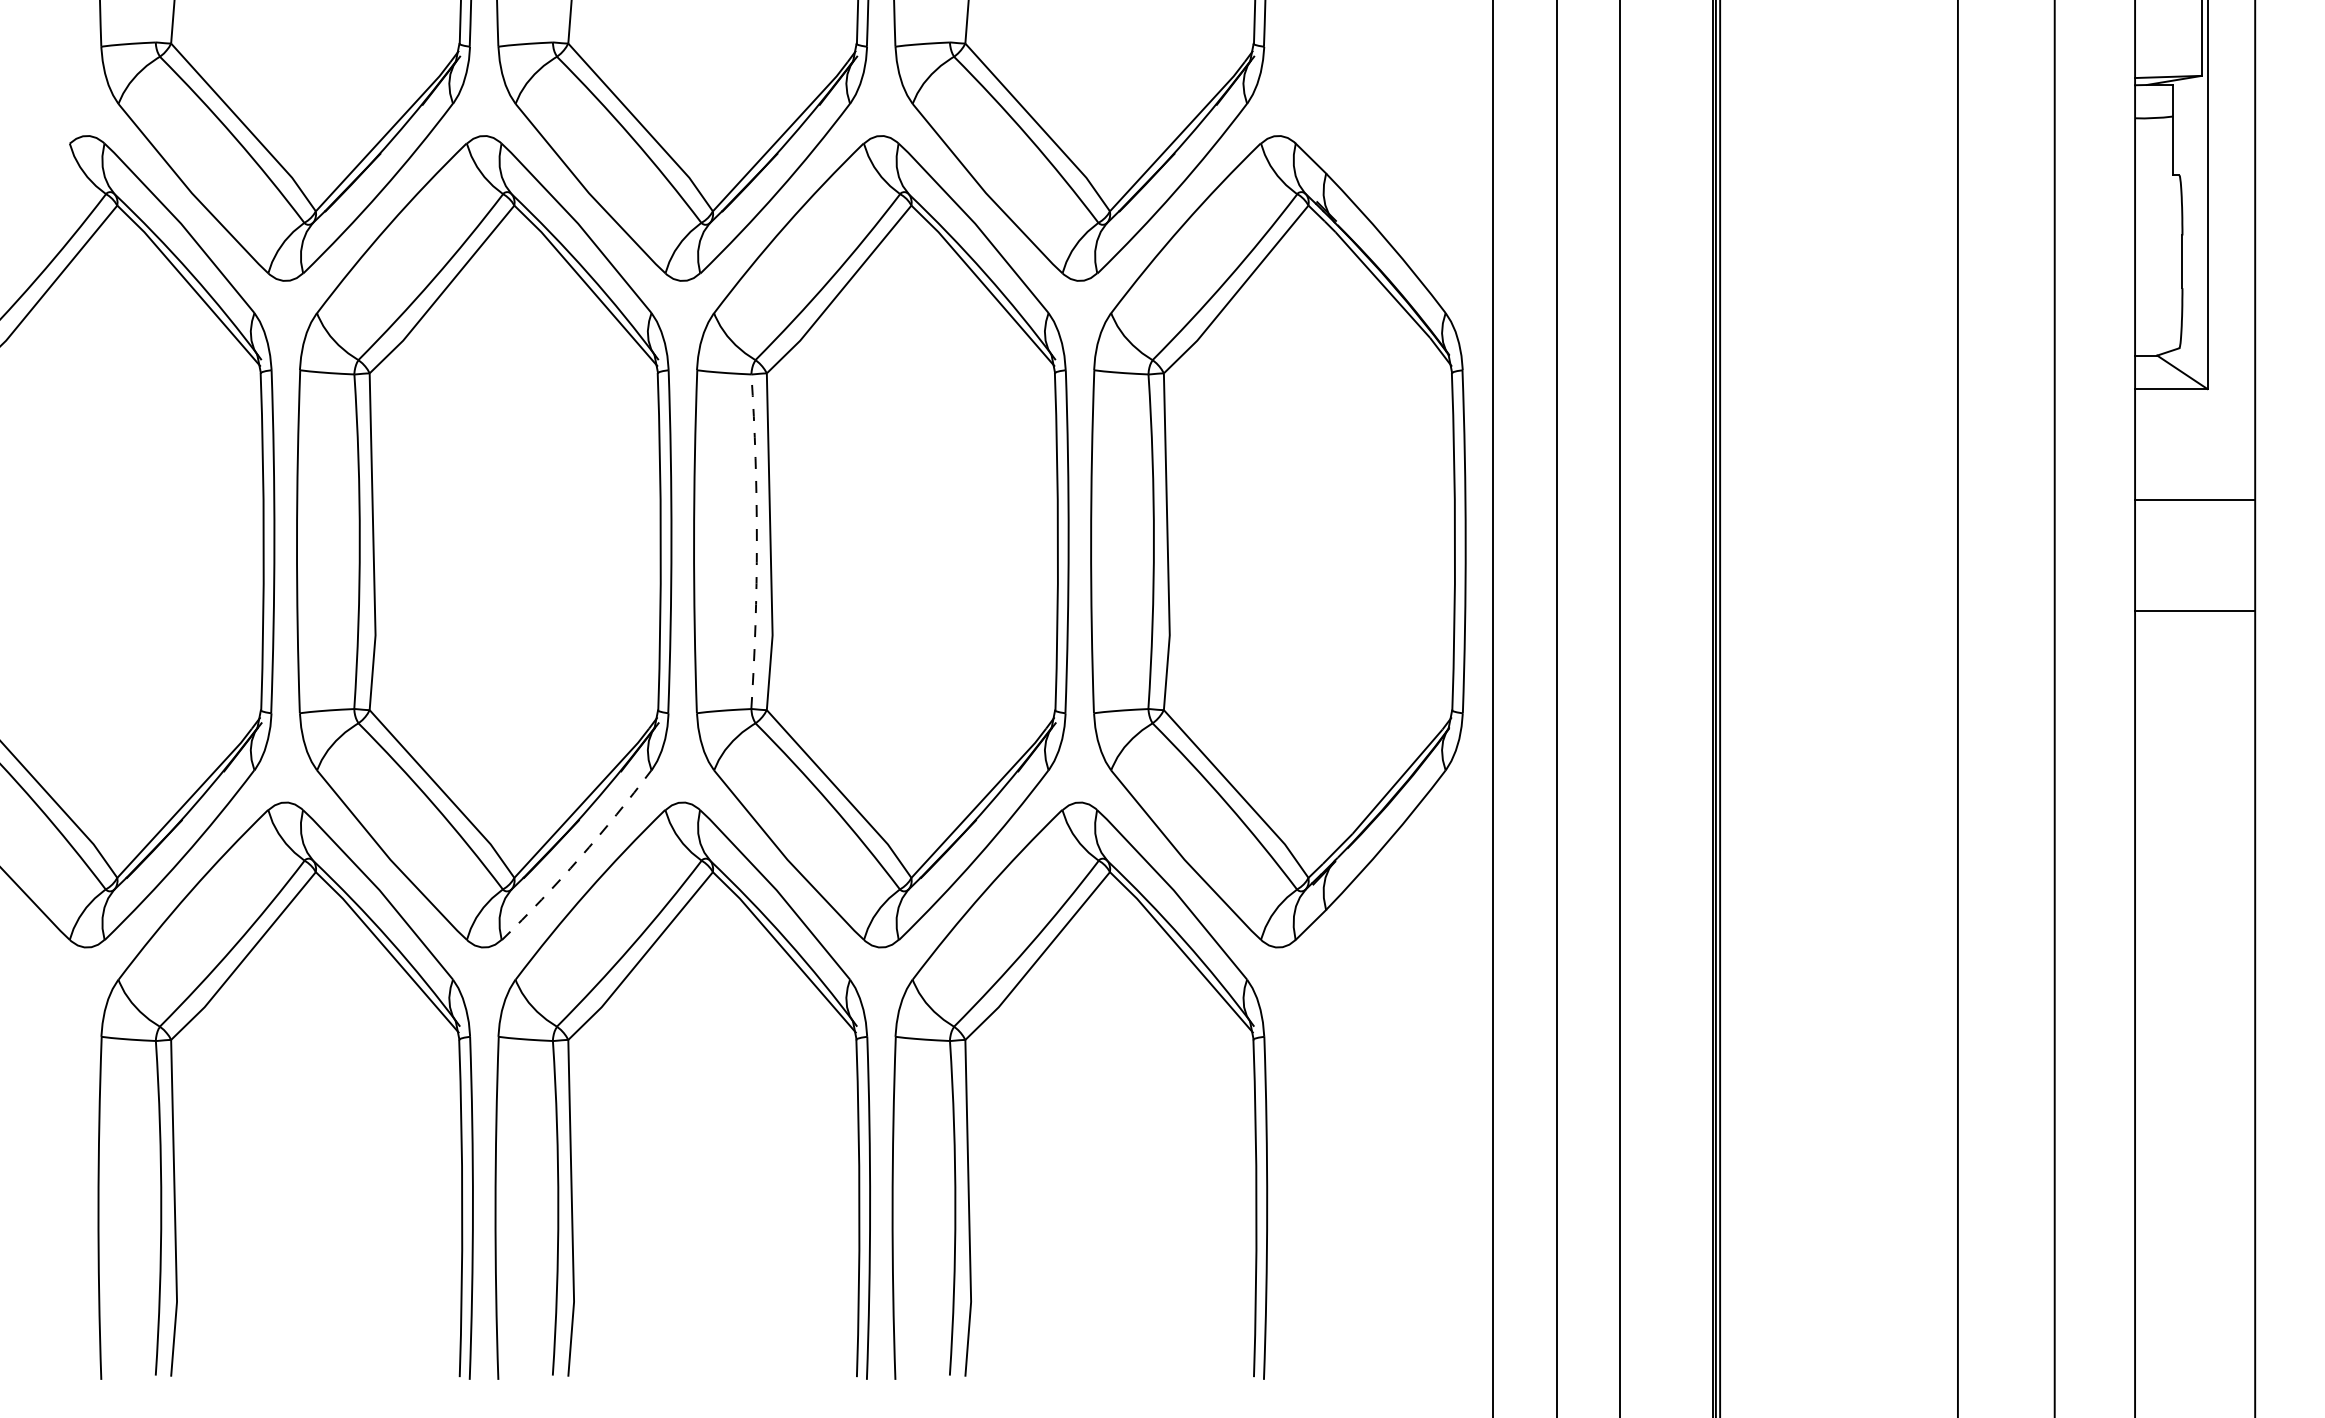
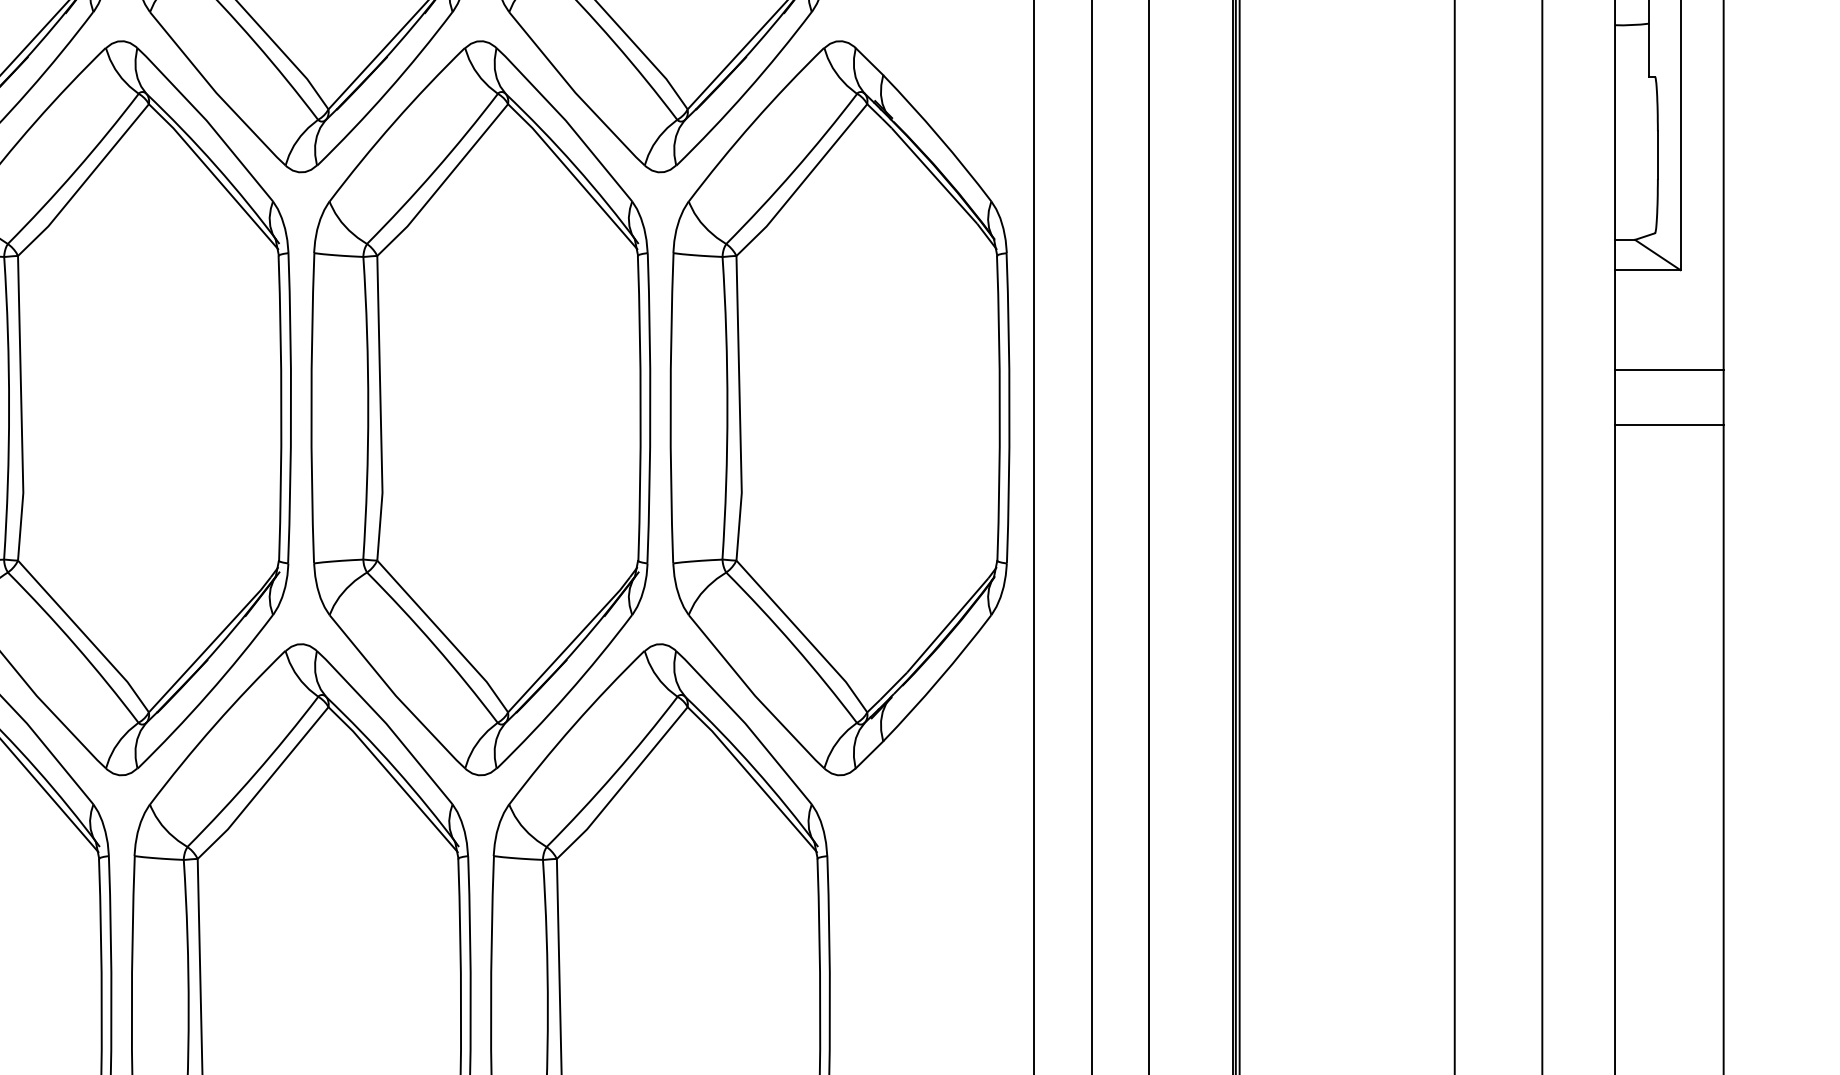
arc: (756, 541) -> (367, 408), dashed -> solid
line: (2195, 610) -> (1669, 424), moved
arc: (579, 857) -> (207, 693), dashed -> solid

